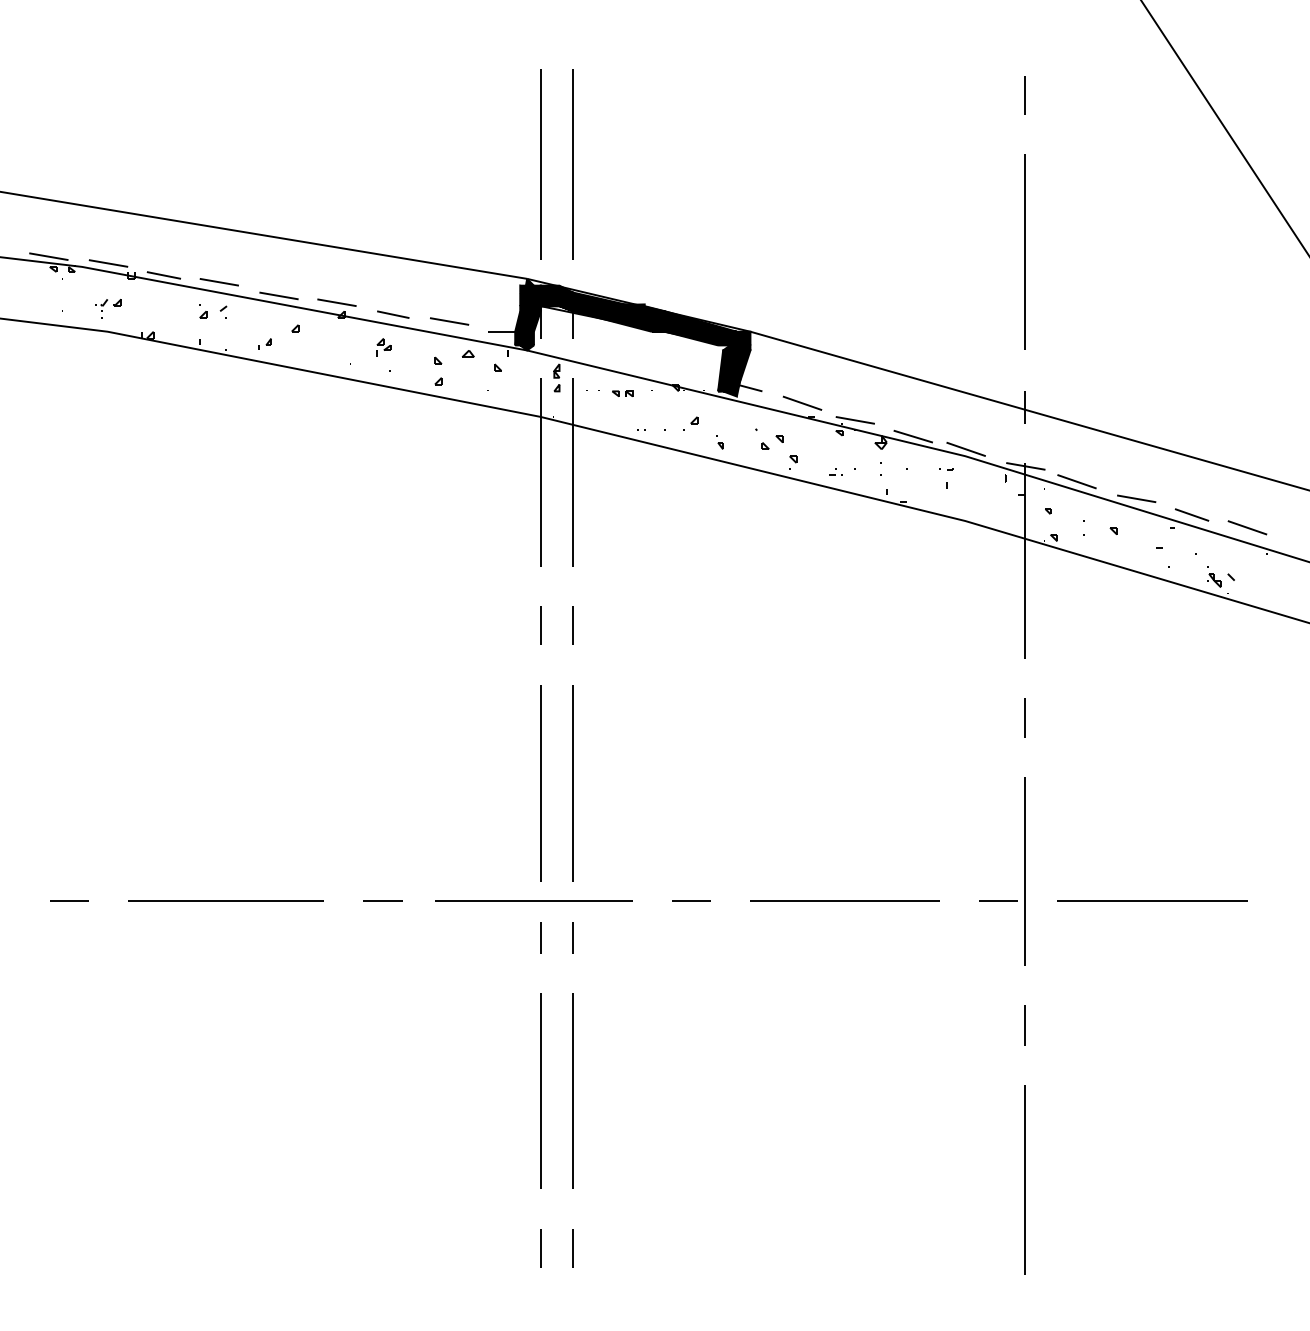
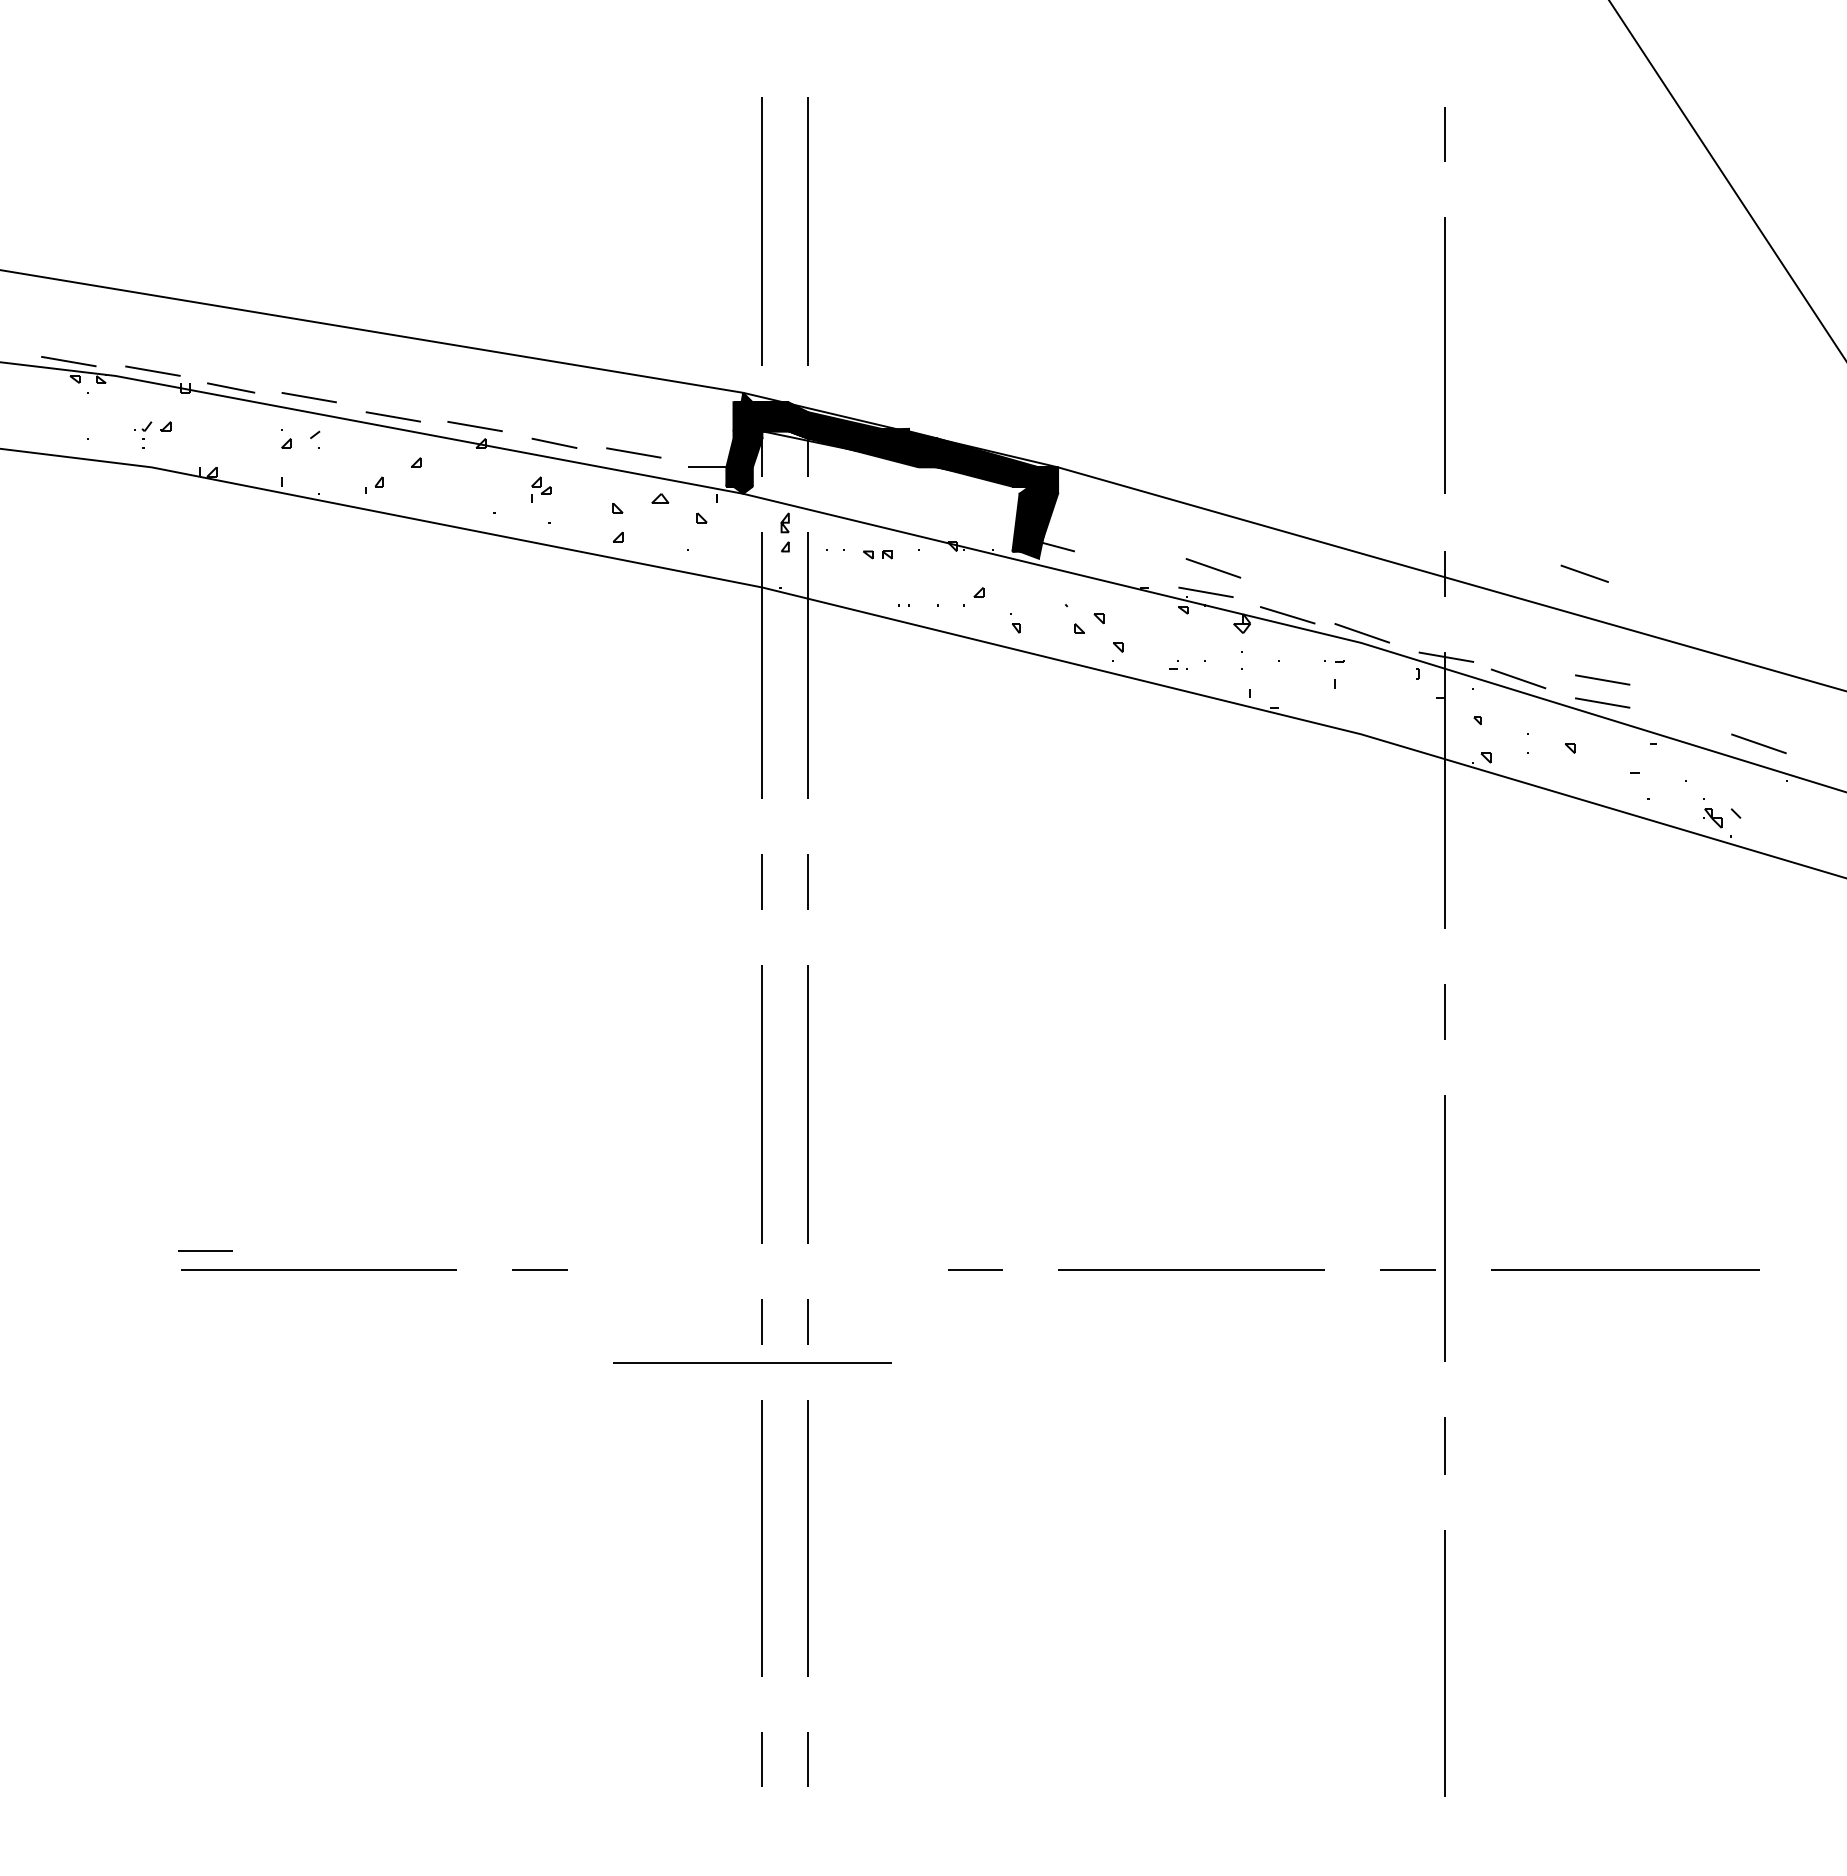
line: (802, 403) -> (1213, 568), moved
line: (1136, 482) -> (1602, 679), added
line: (1191, 514) -> (1584, 573), moved
line: (69, 900) -> (205, 1250), moved
line: (533, 900) -> (752, 1362), moved

